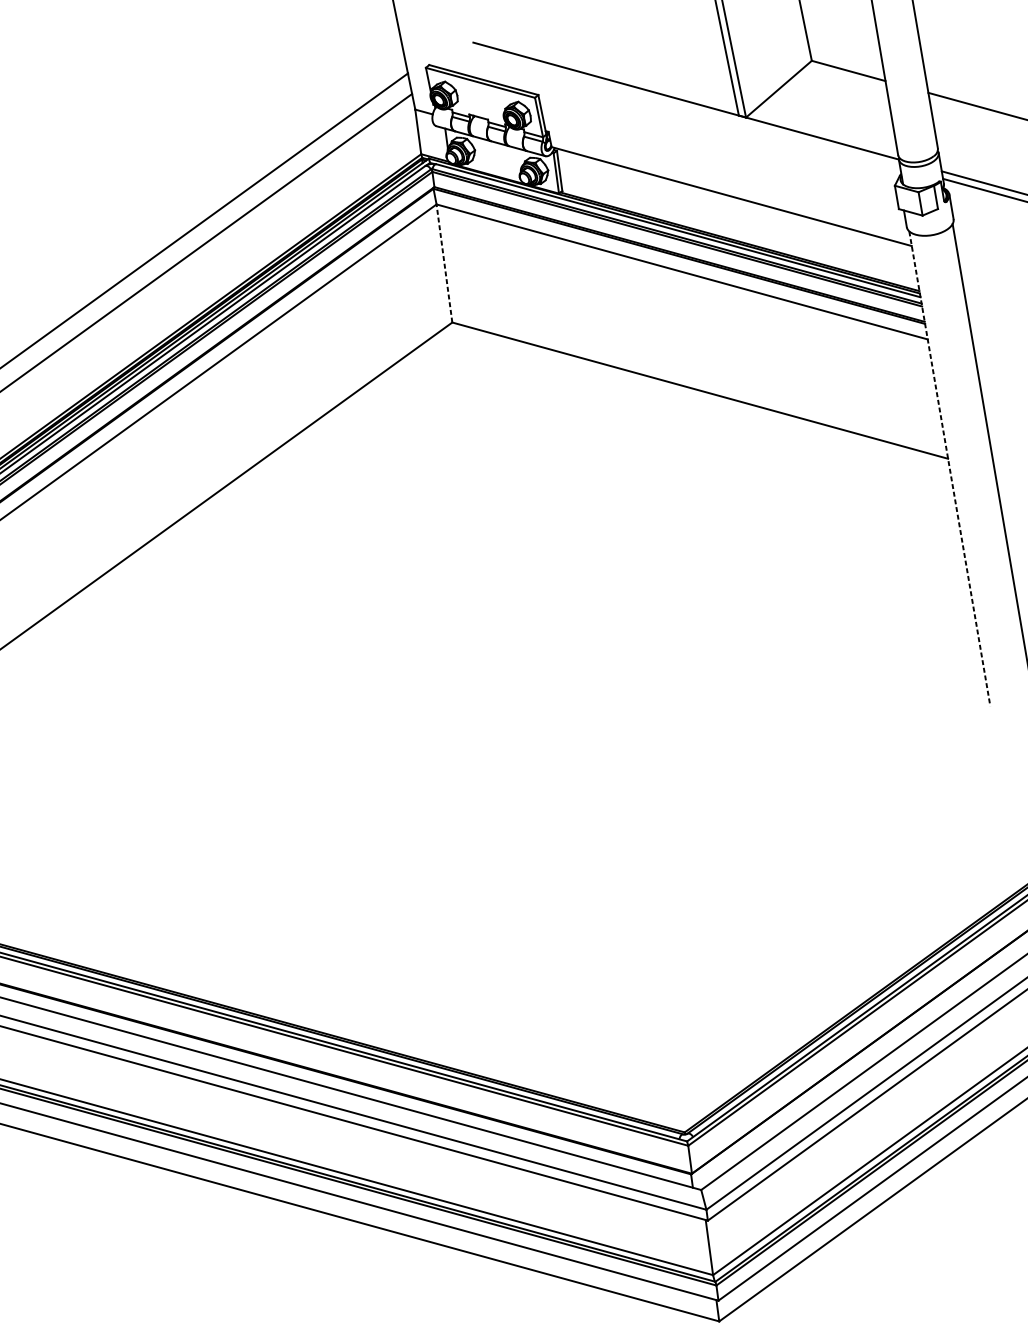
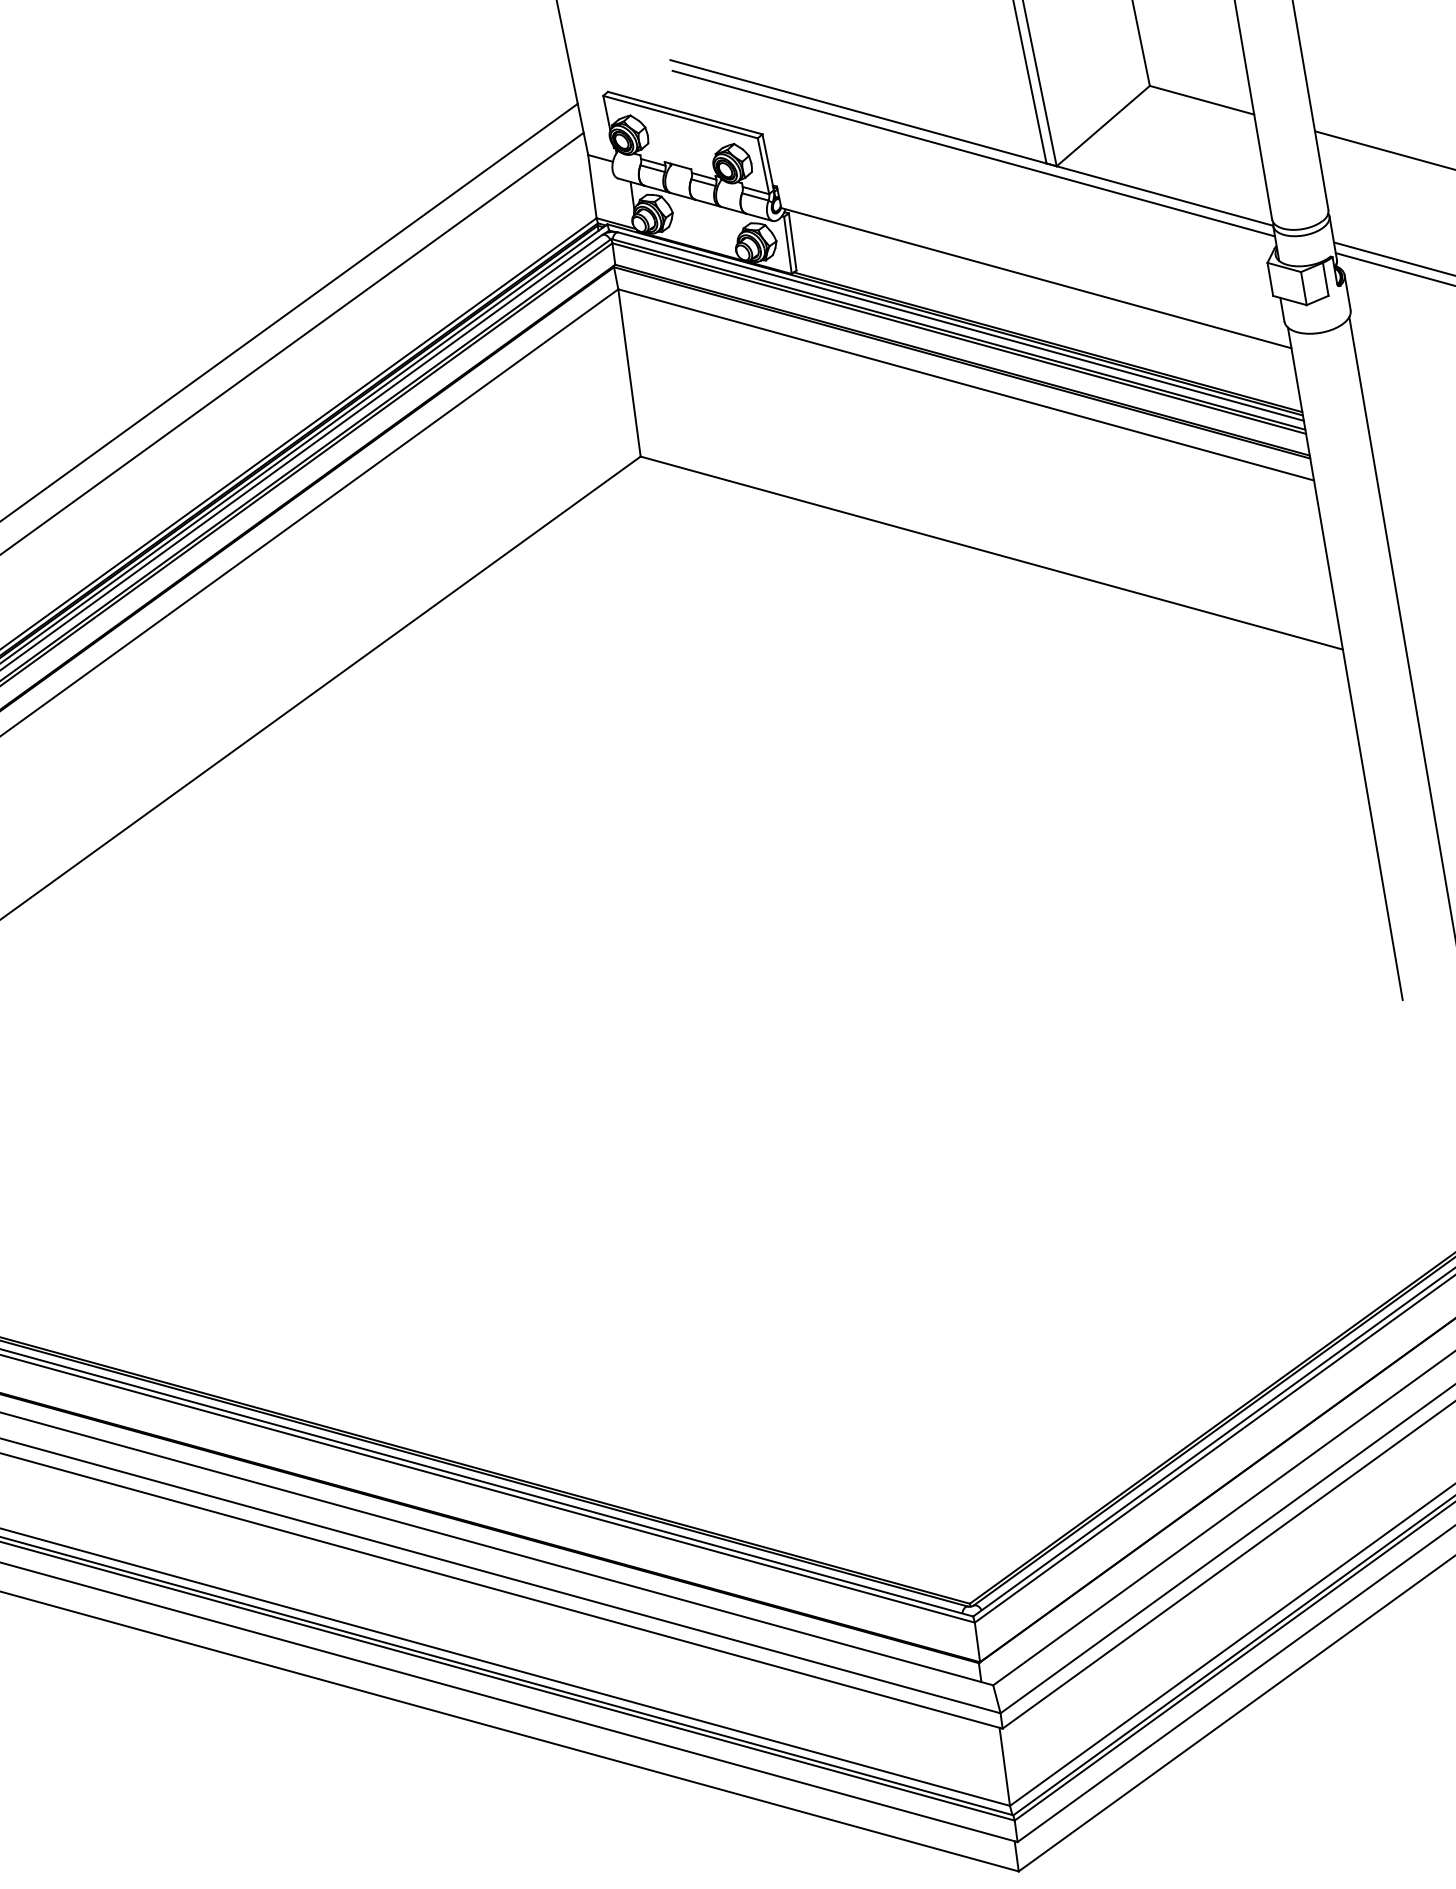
line: (687, 108) -> (973, 153), added
line: (444, 263) -> (629, 372), dashed -> solid
line: (949, 469) -> (1345, 664), dashed -> solid

